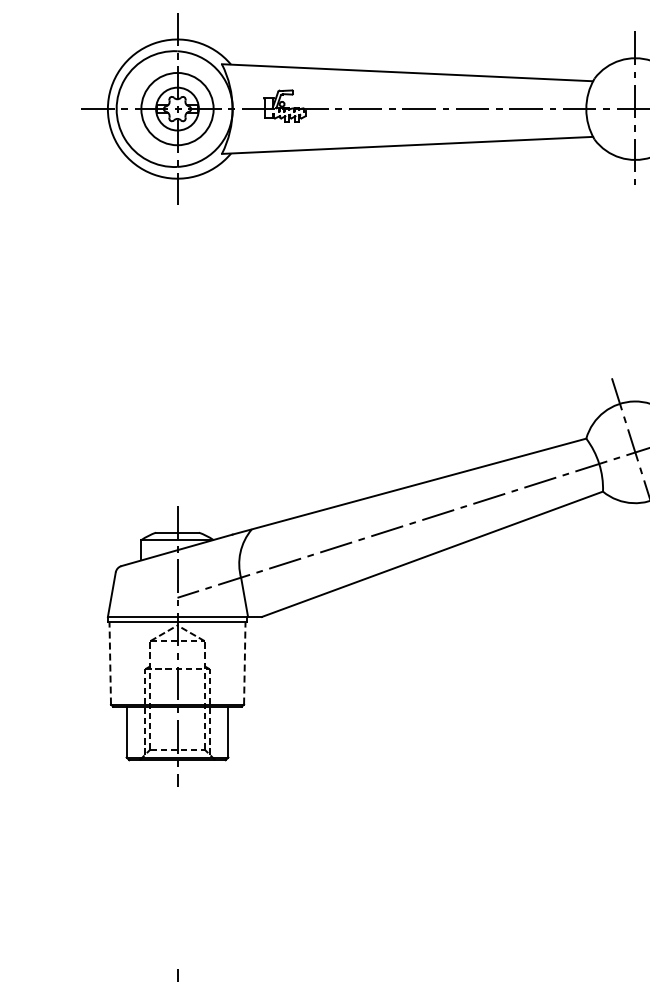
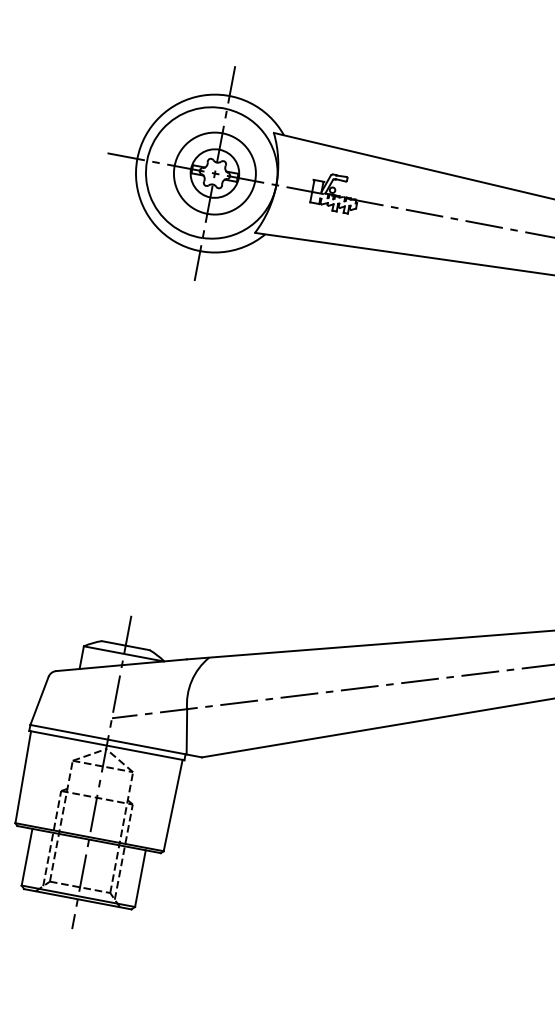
line: (110, 662) -> (23, 776), dashed -> solid
line: (244, 662) -> (173, 804), dashed -> solid

